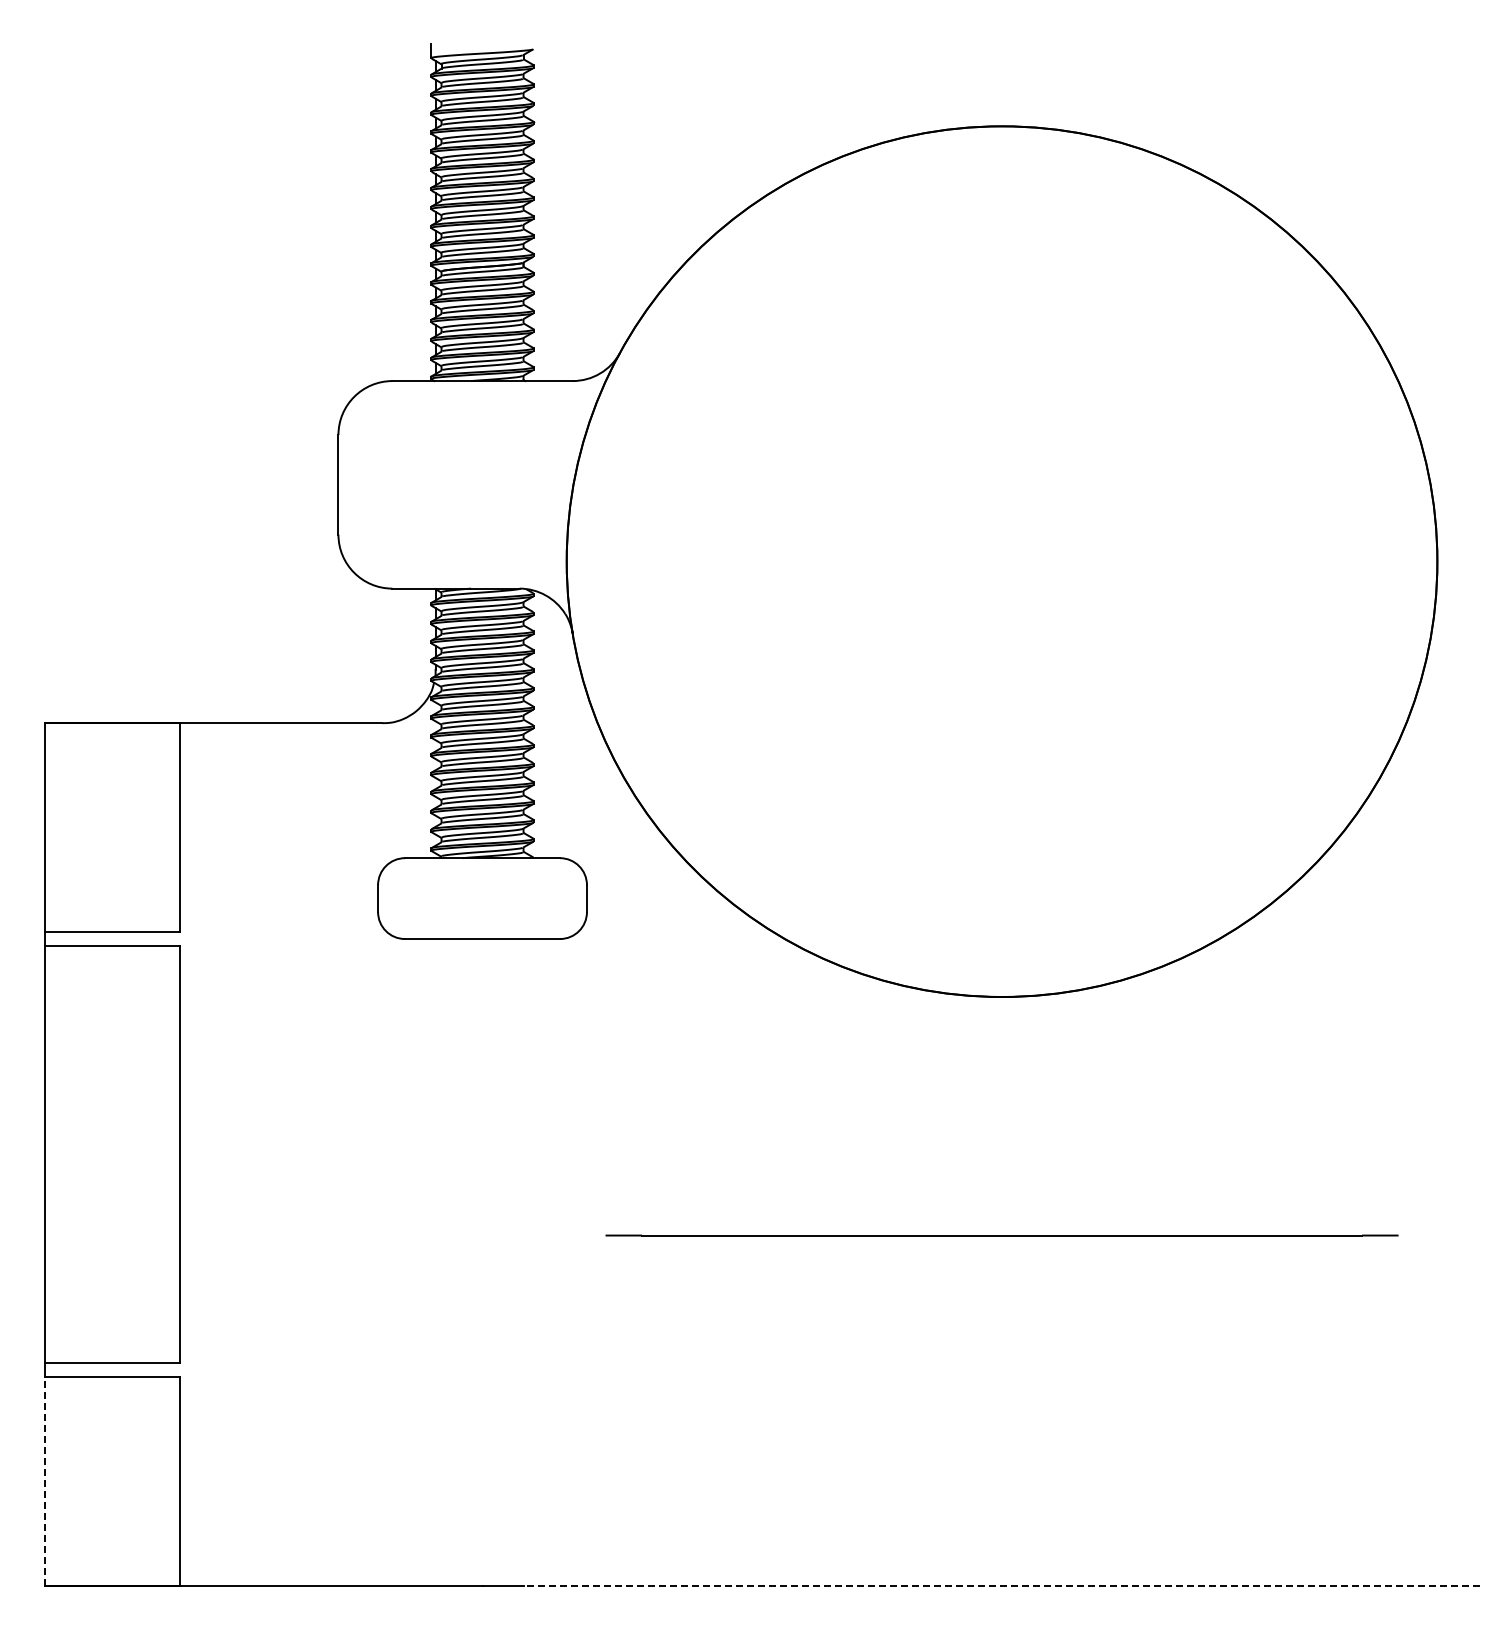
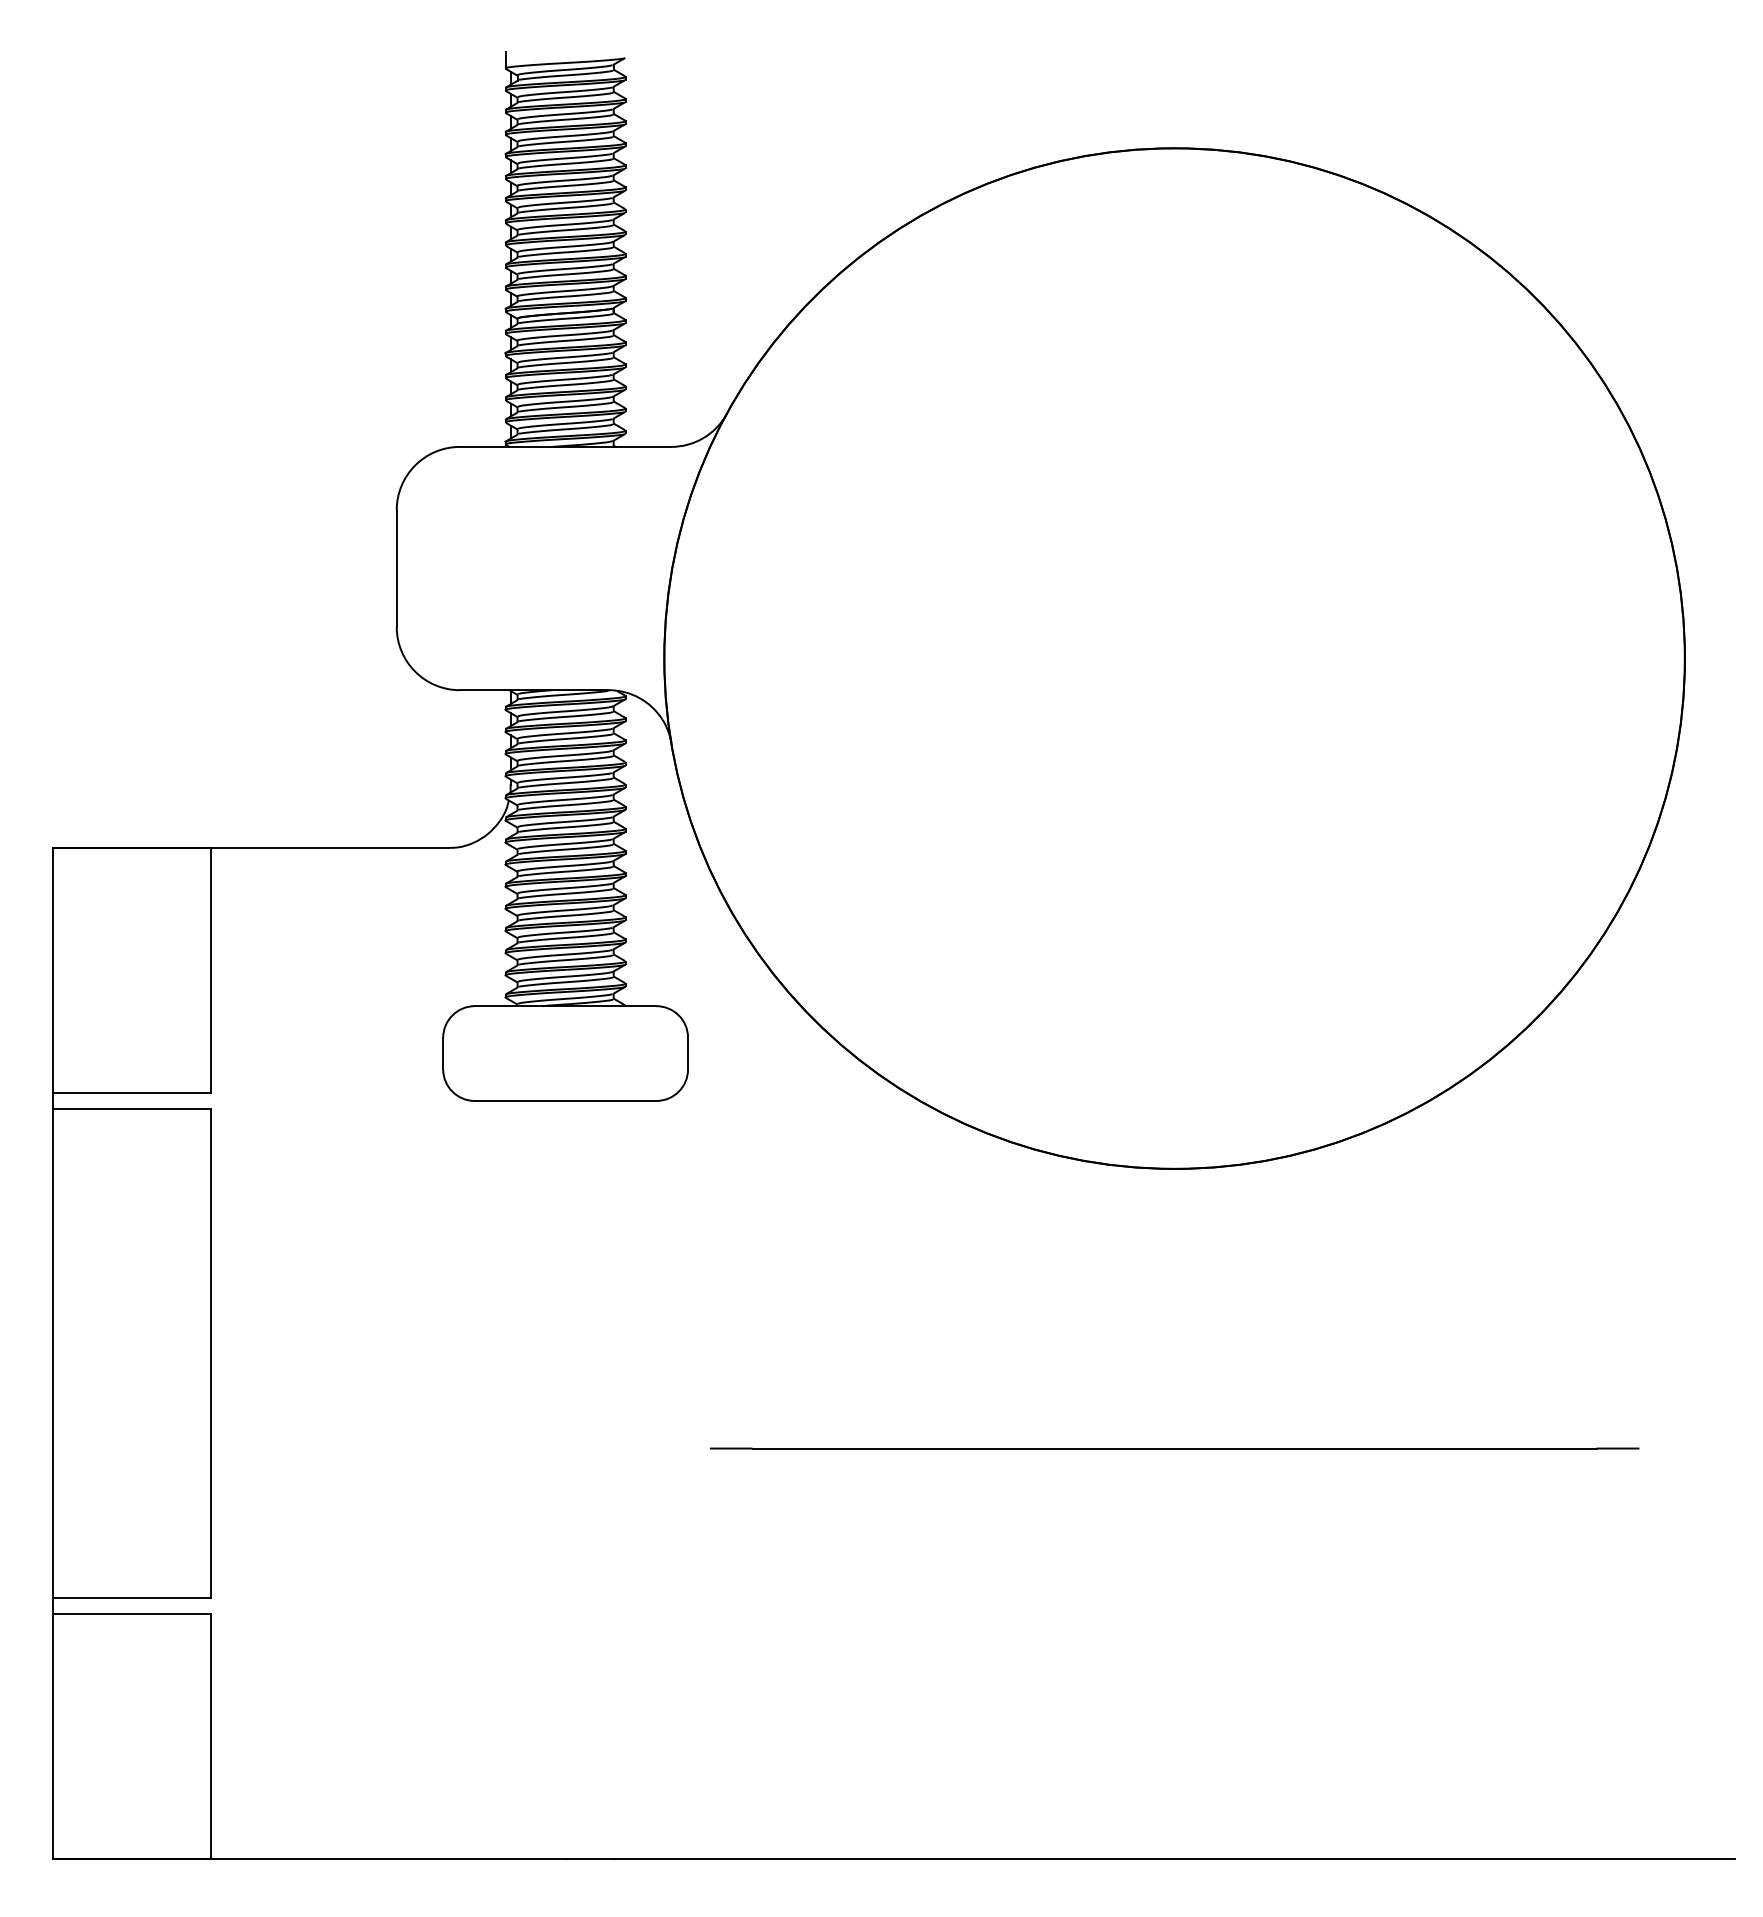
line: (45, 1480) -> (53, 1735), dashed -> solid
line: (1001, 1585) -> (1173, 1858), dashed -> solid

